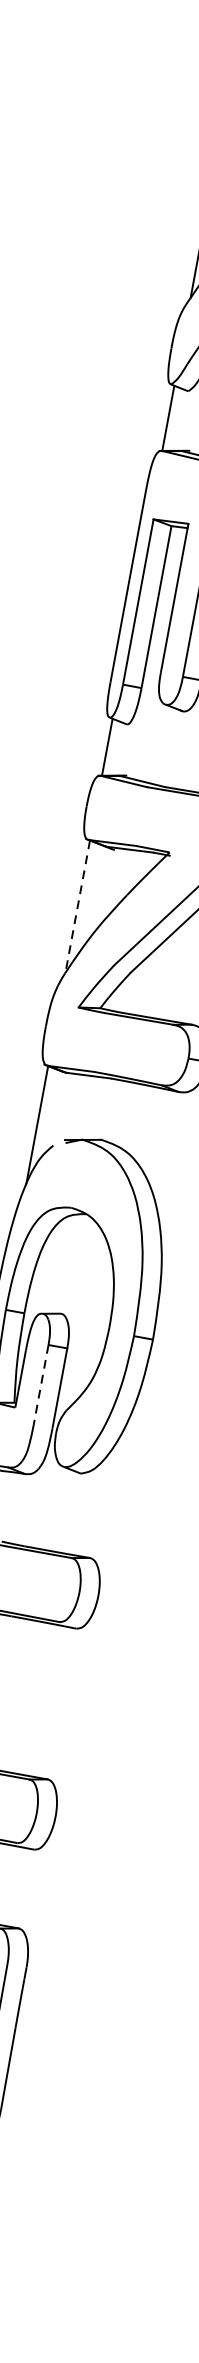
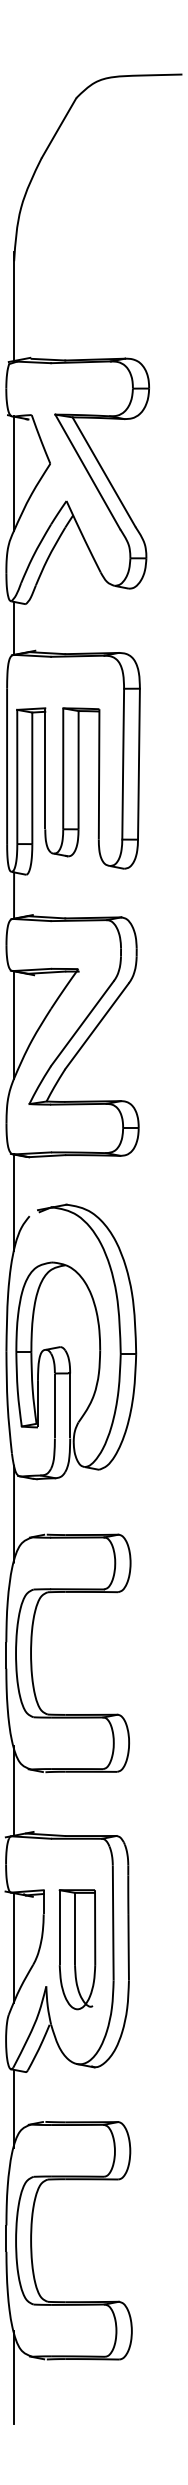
line: (78, 907) -> (14, 1025), dashed -> solid
line: (40, 1385) -> (54, 1406), dashed -> solid

